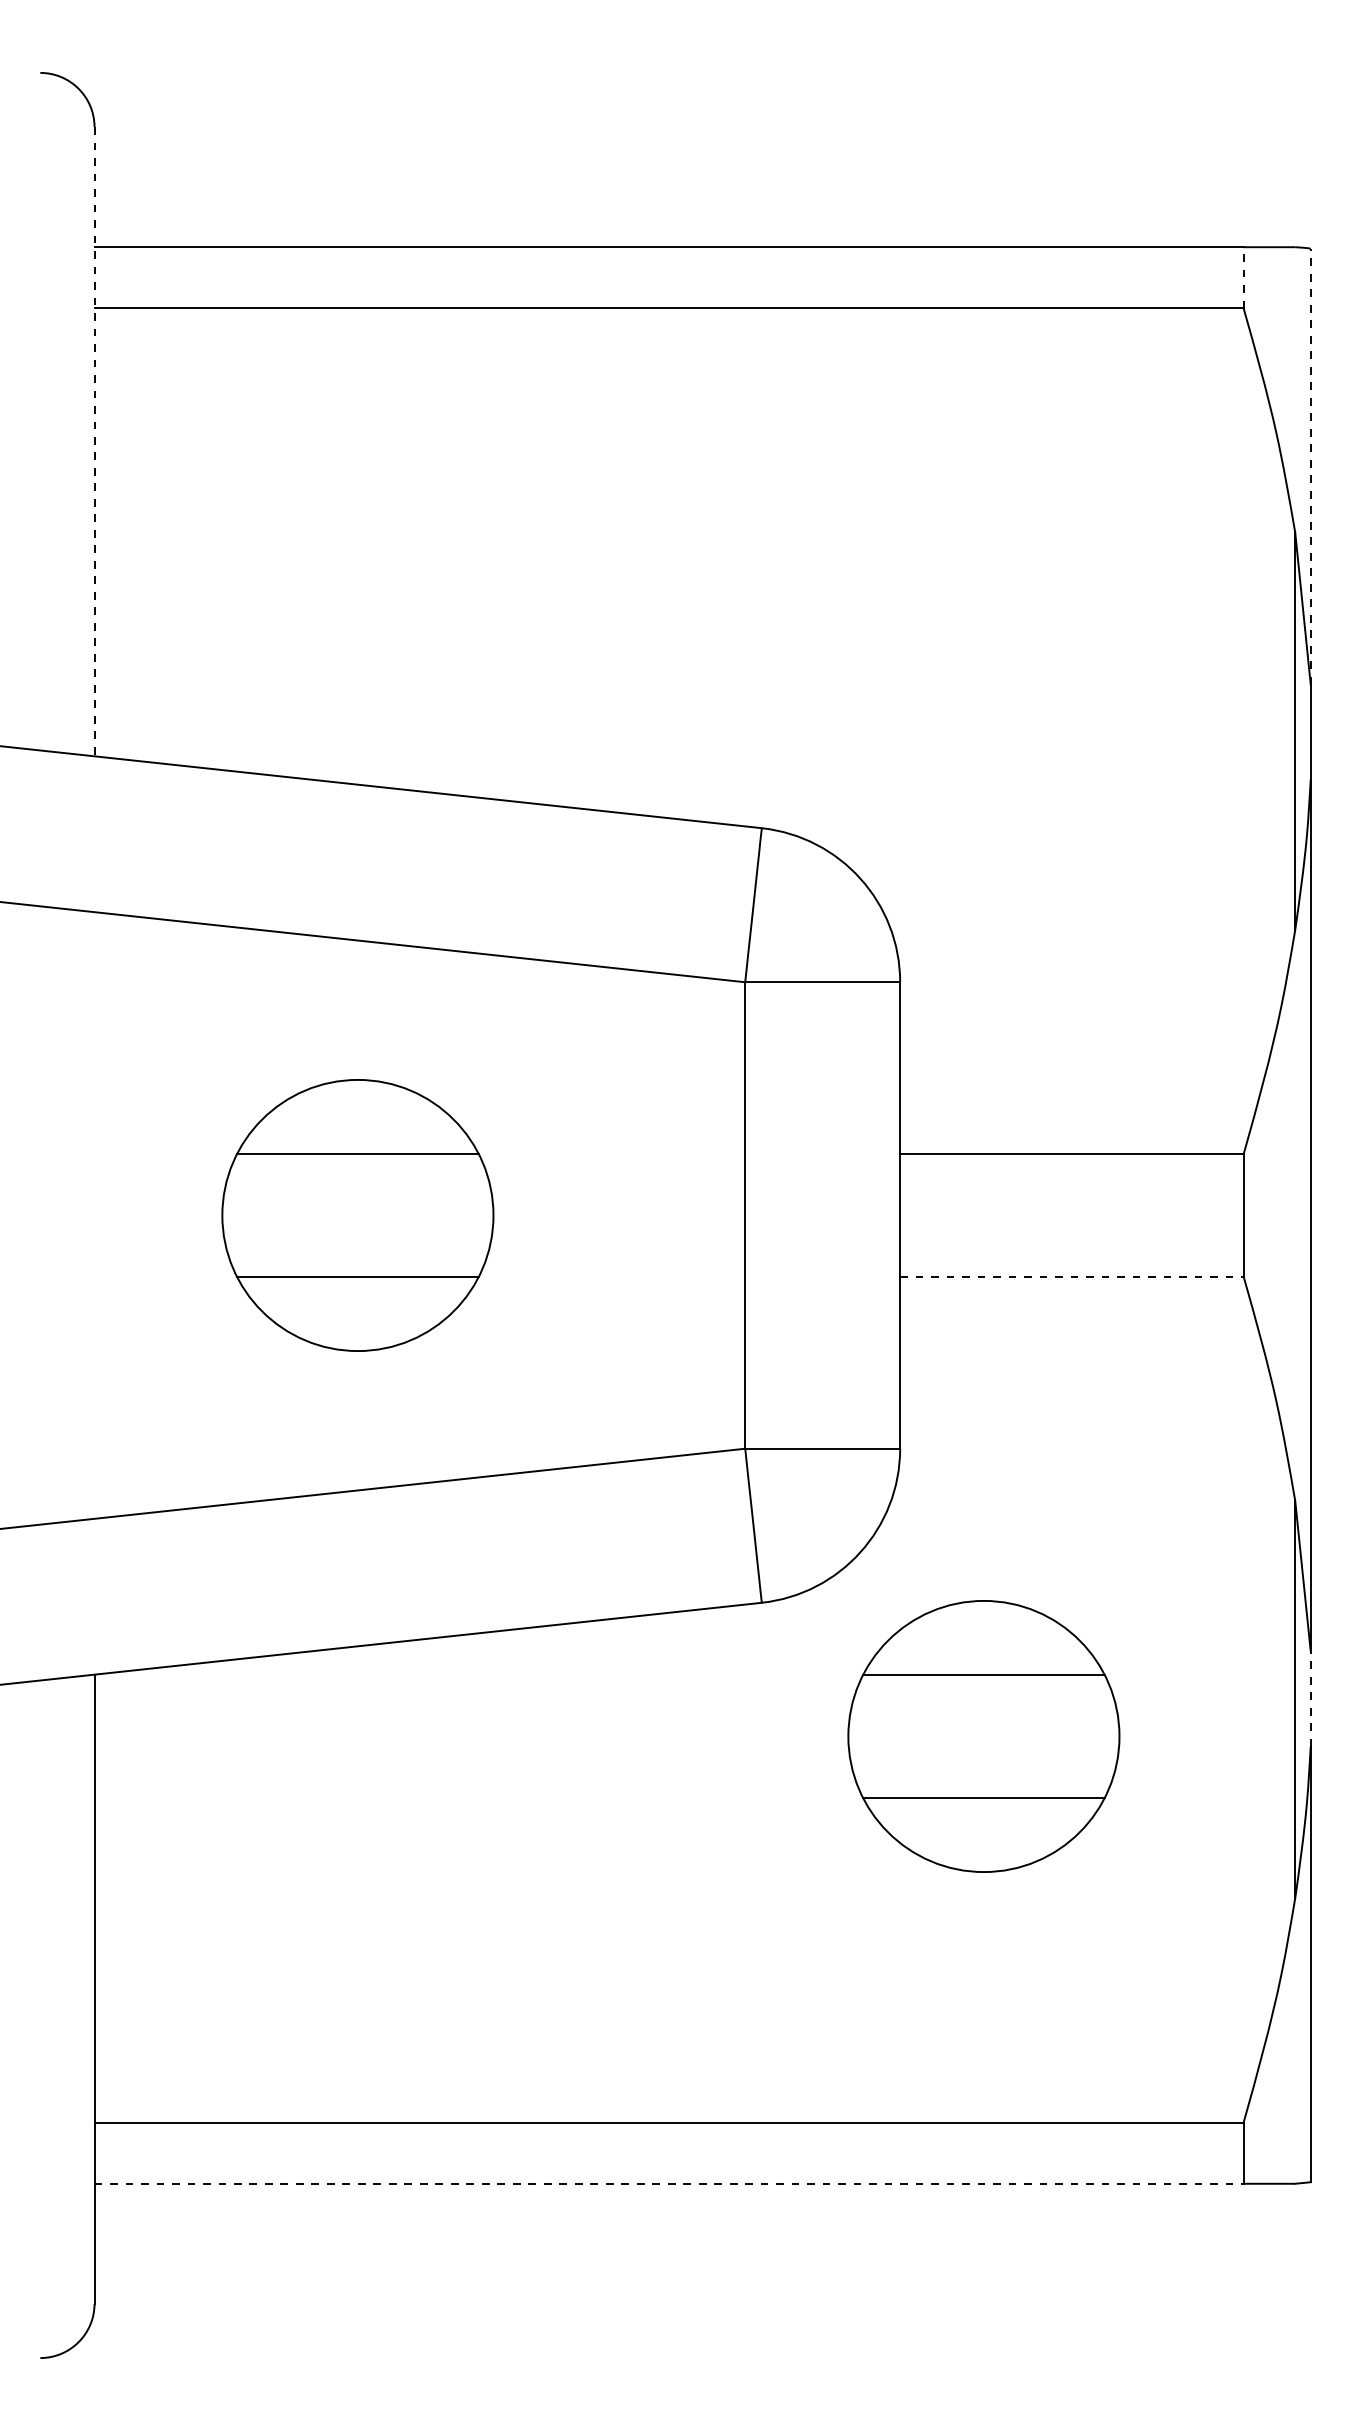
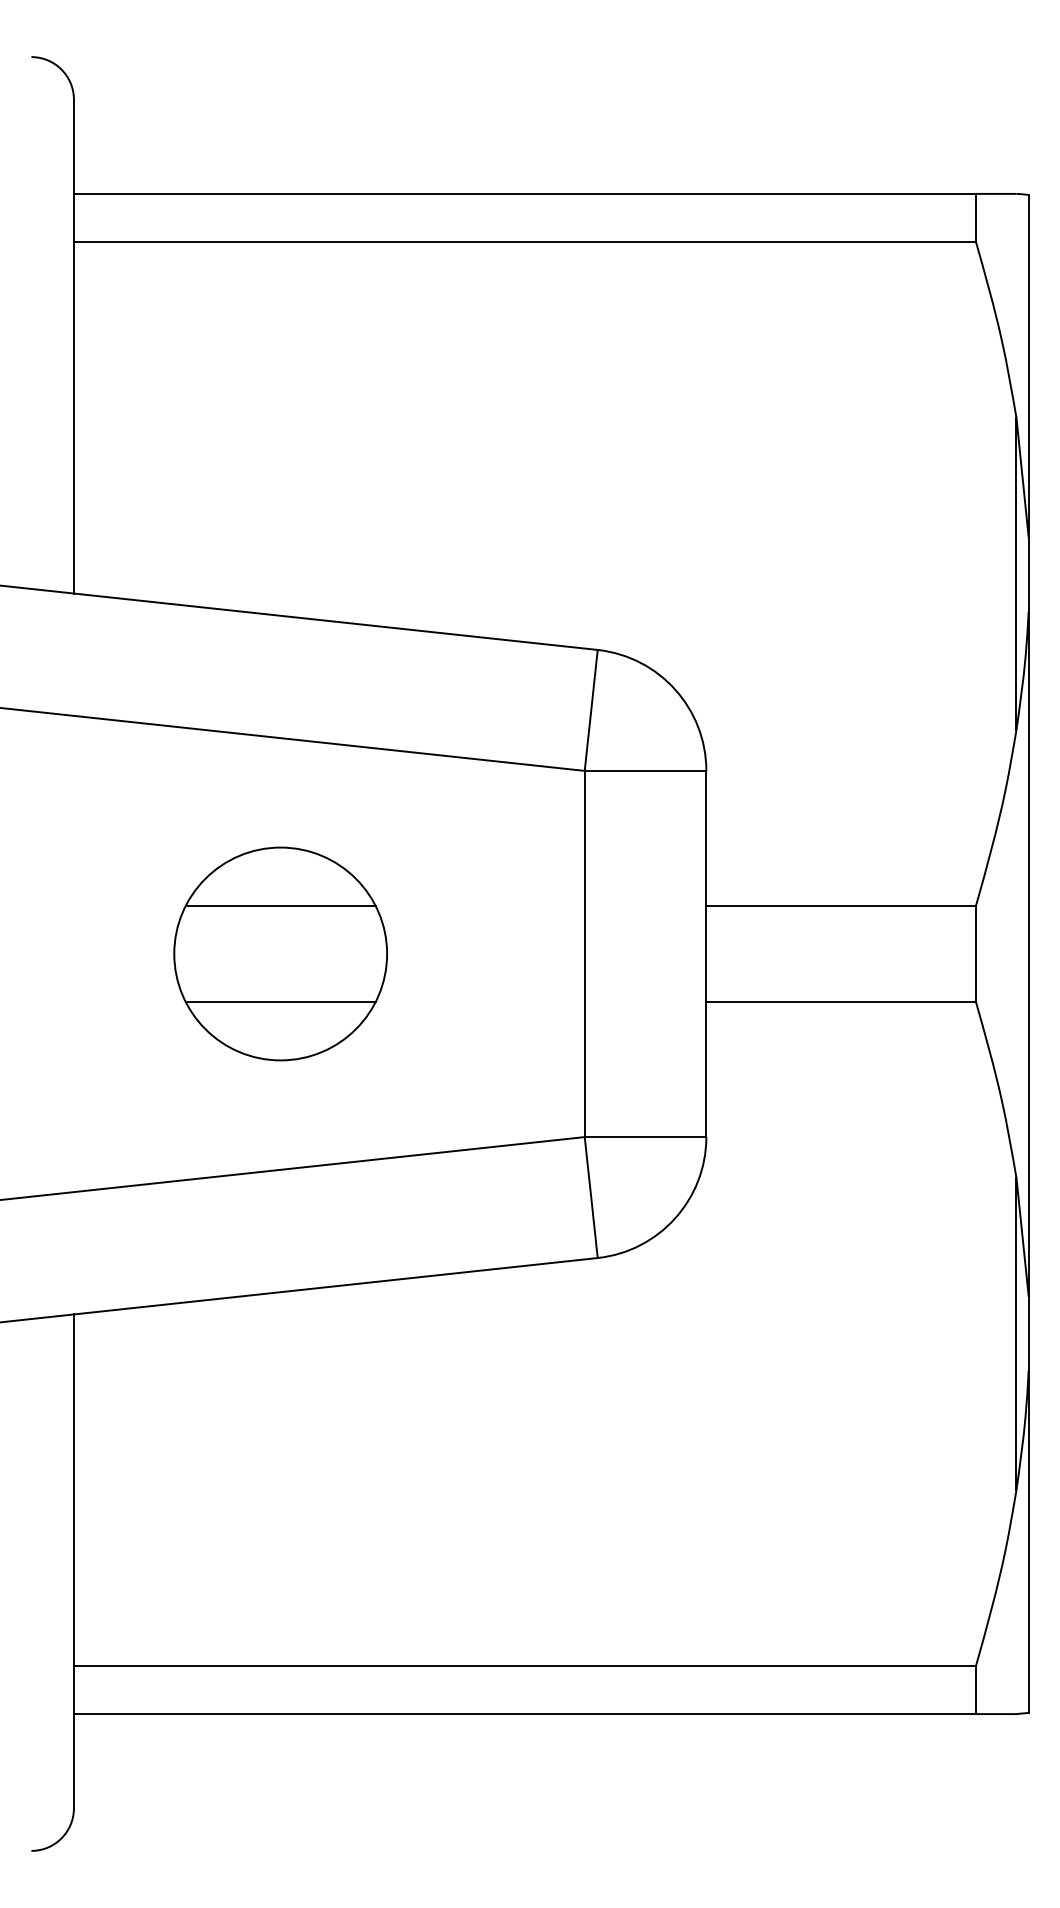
line: (1243, 277) -> (975, 217), dashed -> solid
line: (94, 441) -> (73, 346), dashed -> solid
line: (1310, 466) -> (1028, 366), dashed -> solid
line: (1071, 1276) -> (840, 1001), dashed -> solid
line: (1310, 1698) -> (1028, 1333), dashed -> solid
part: (983, 1736) -> (771, 1362), removed
line: (669, 2183) -> (525, 1713), dashed -> solid

